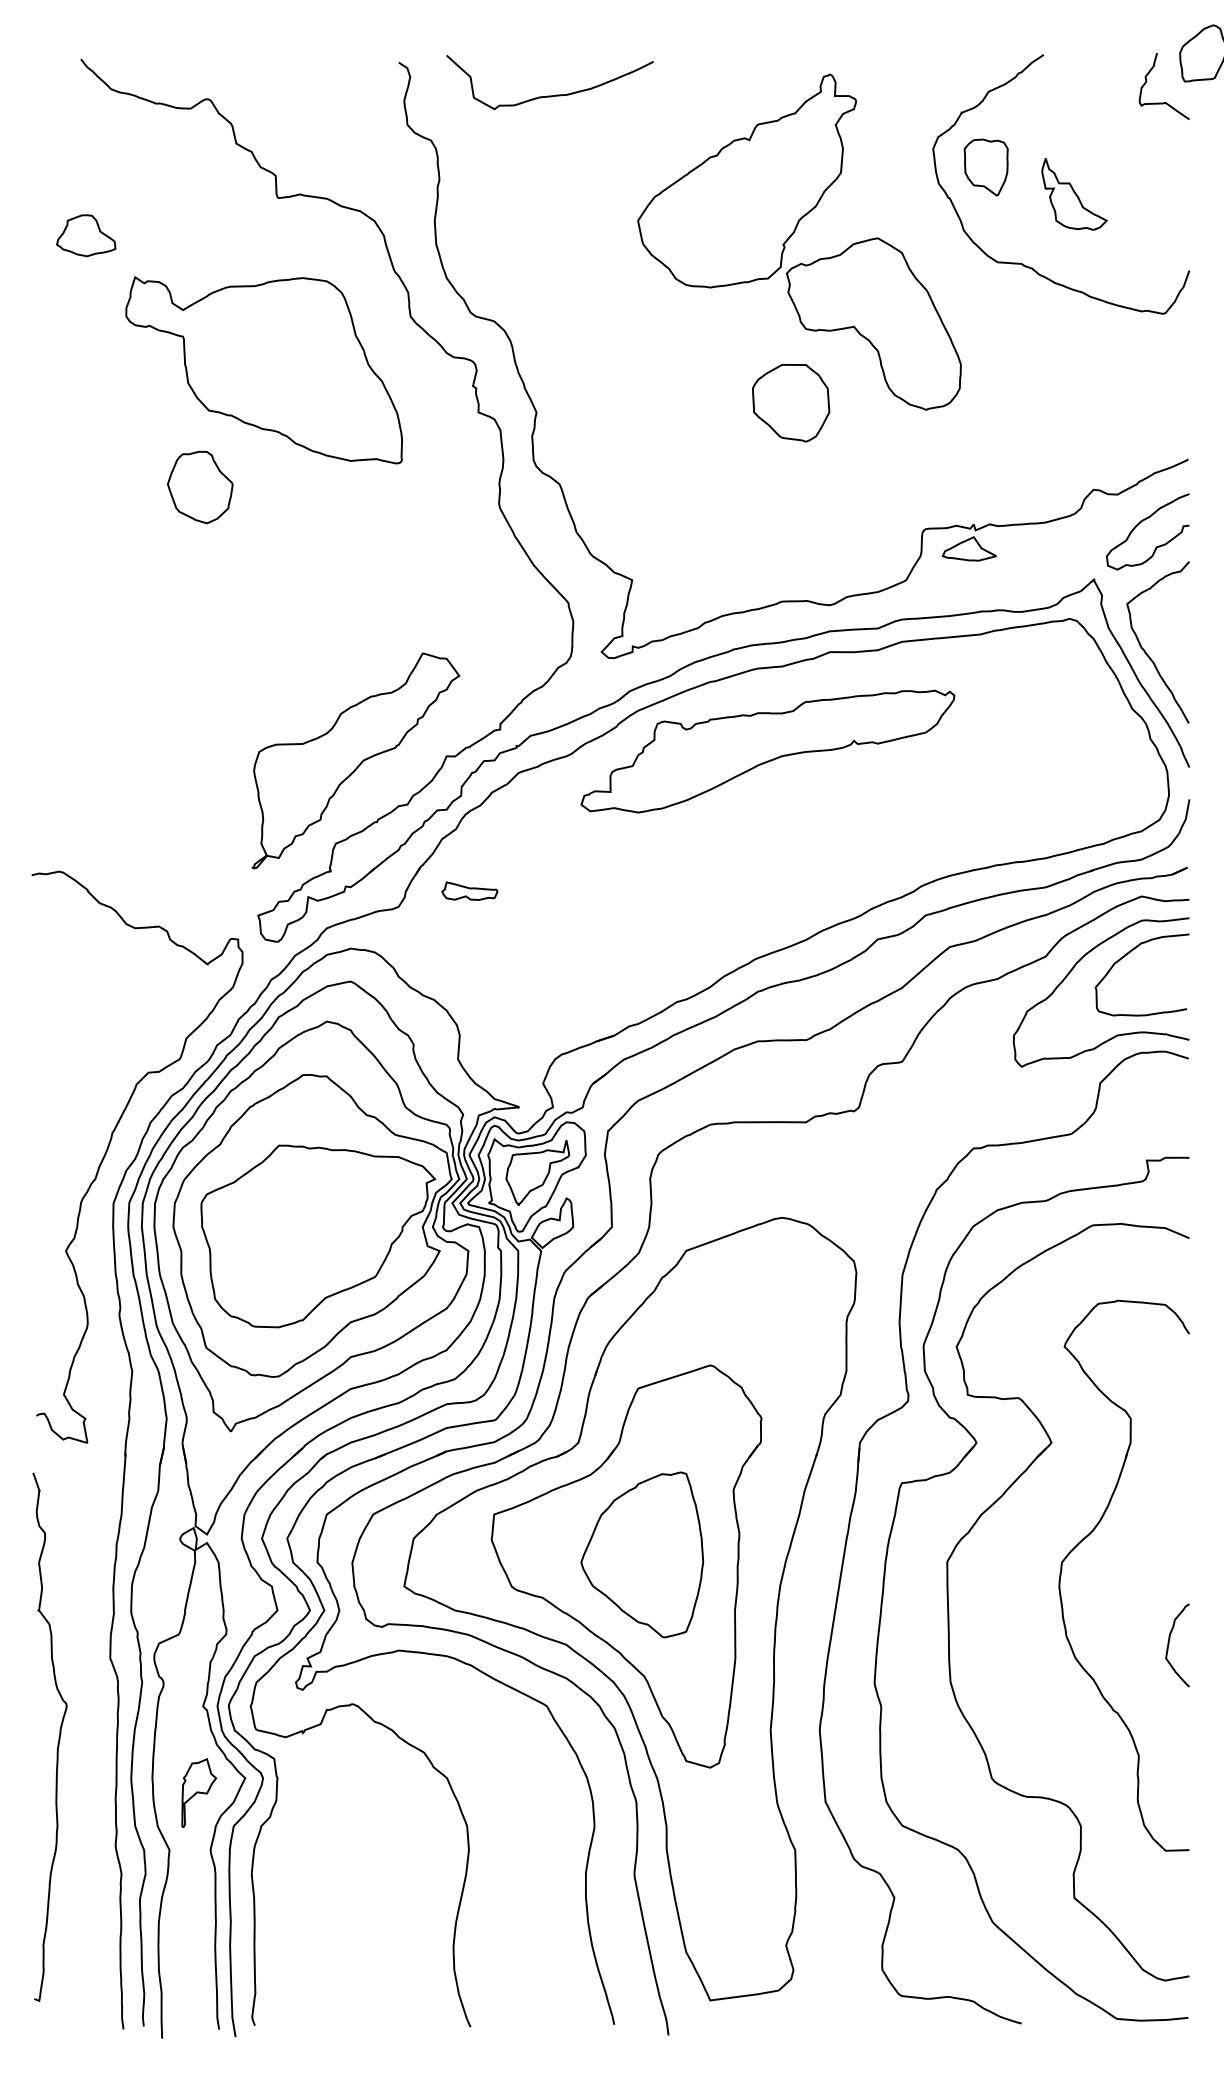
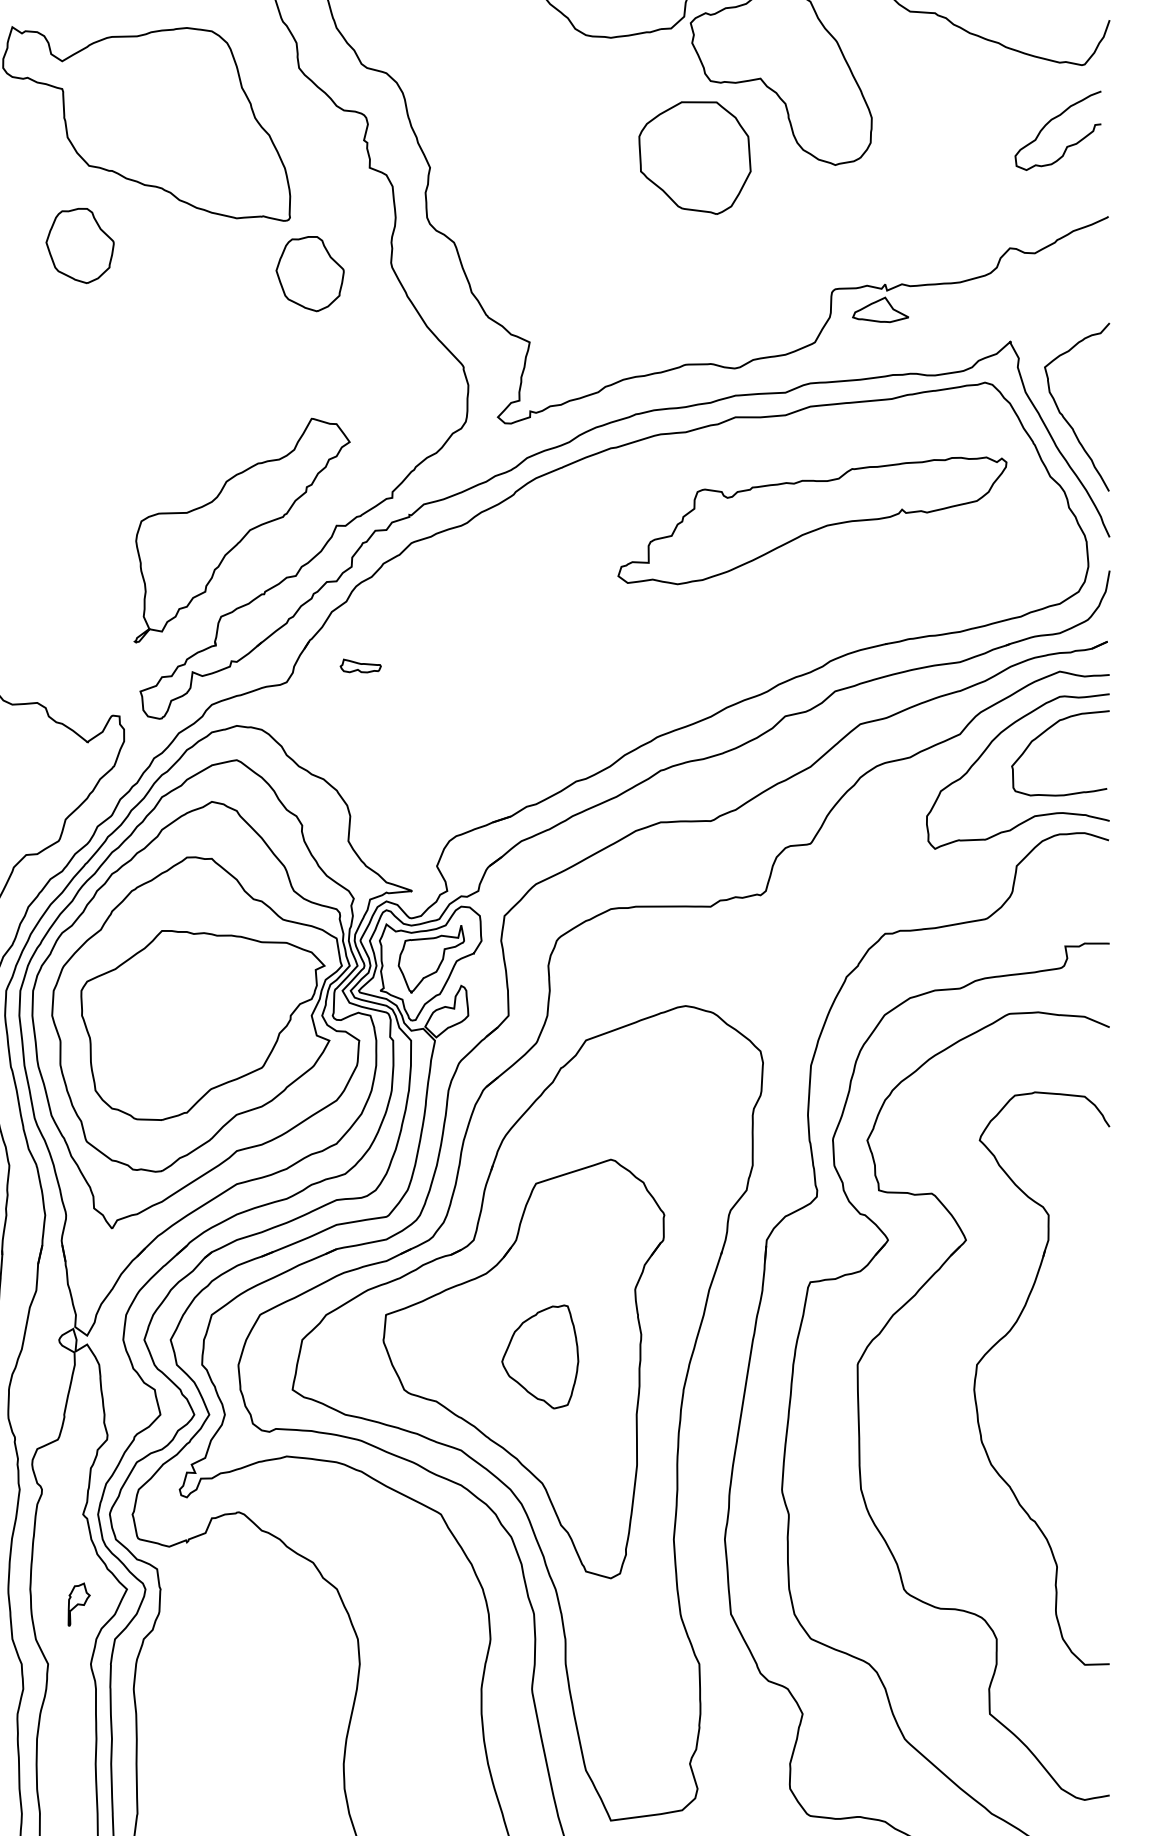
part: (791, 403) -> (695, 158), size x1.4
part: (421, 514) -> (310, 274), added
curve: (1140, 523) -> (1050, 122), moved
part: (767, 751) -> (812, 520), moved
part: (469, 890) -> (360, 665), size x0.7
part: (642, 1554) -> (540, 1356), size x0.6
curve: (1169, 1645) -> (1088, 1451), removed
part: (199, 1792) -> (79, 1604), size x0.6

